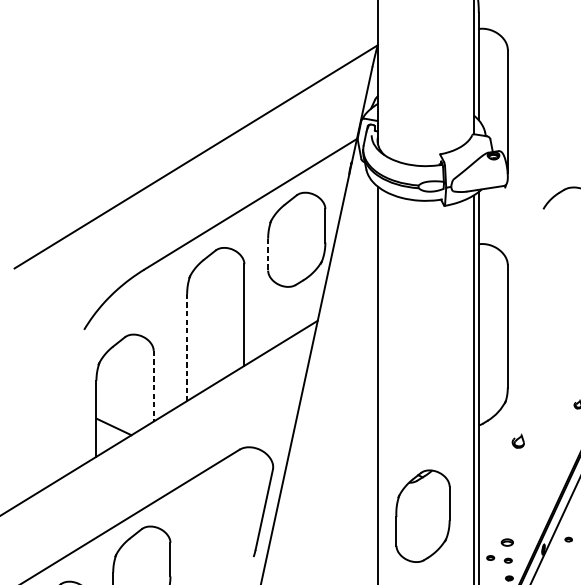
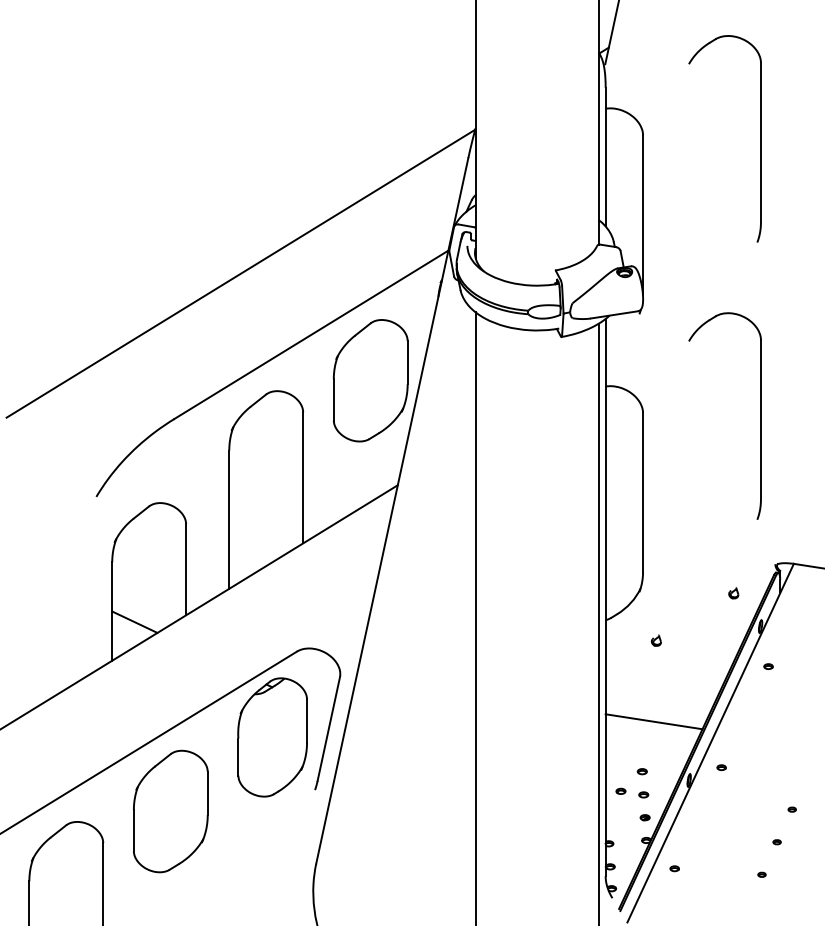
line: (267, 254) -> (333, 399), dashed -> solid
line: (187, 348) -> (229, 520), dashed -> solid
line: (154, 386) -> (186, 569), dashed -> solid
part: (517, 441) -> (655, 640), size x0.62
line: (515, 503) -> (653, 721), added
part: (422, 516) -> (272, 737), moved
part: (506, 542) -> (641, 771), size x0.62

